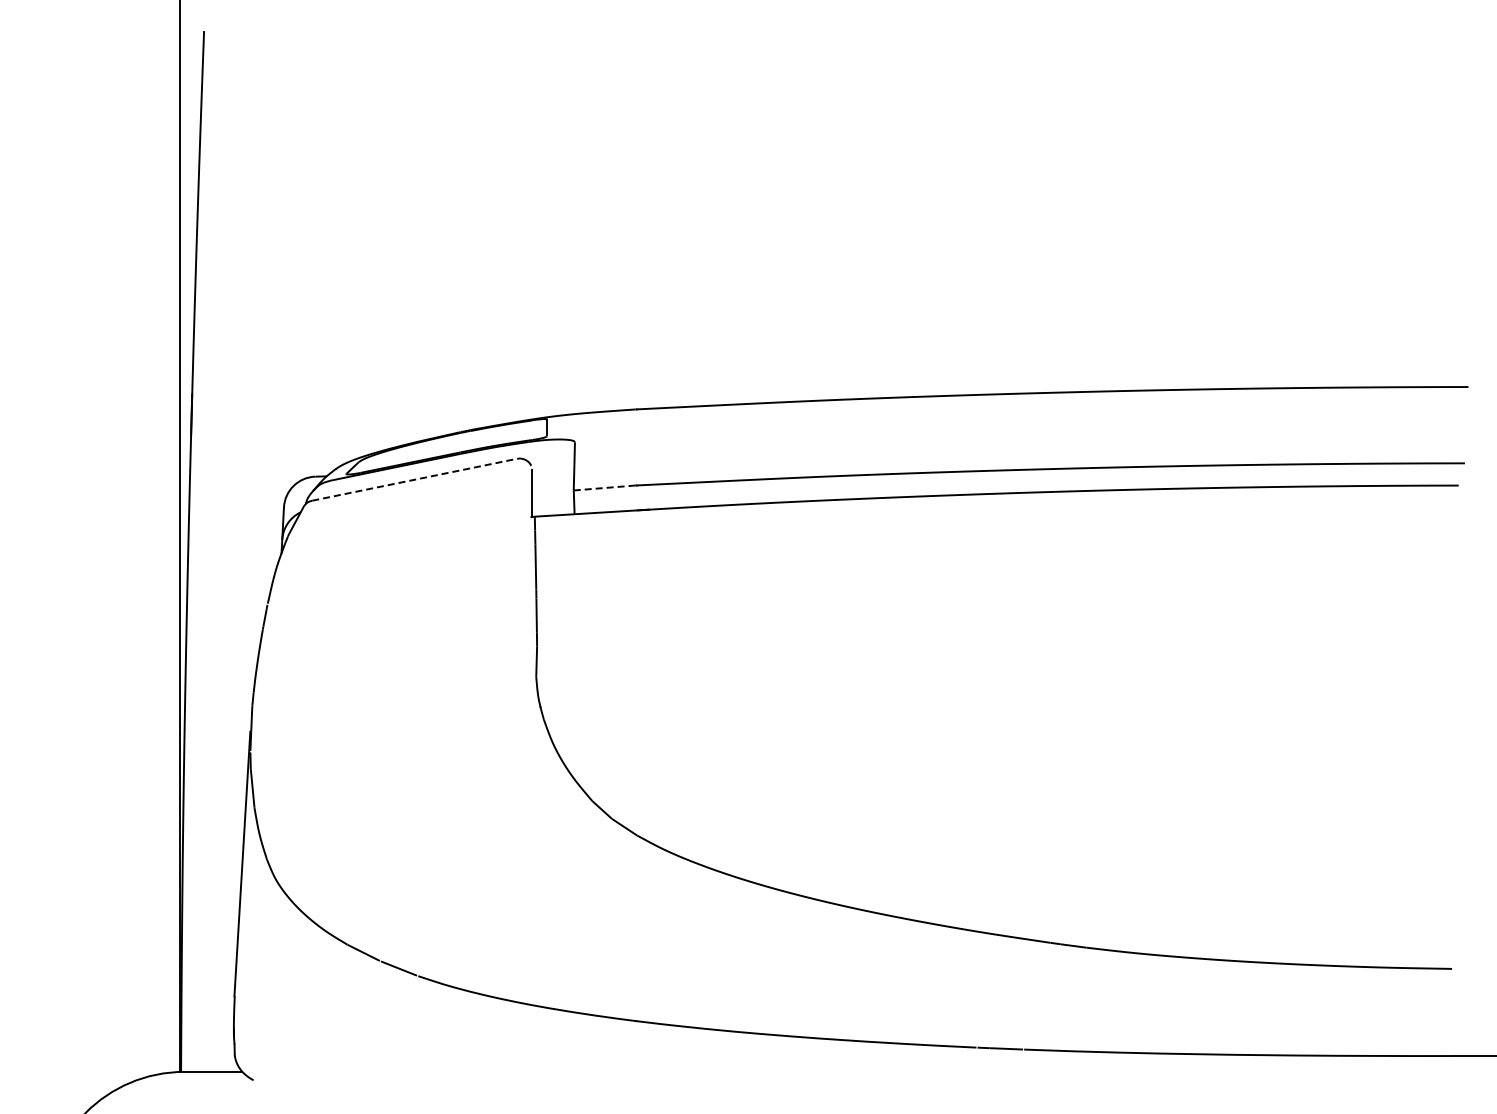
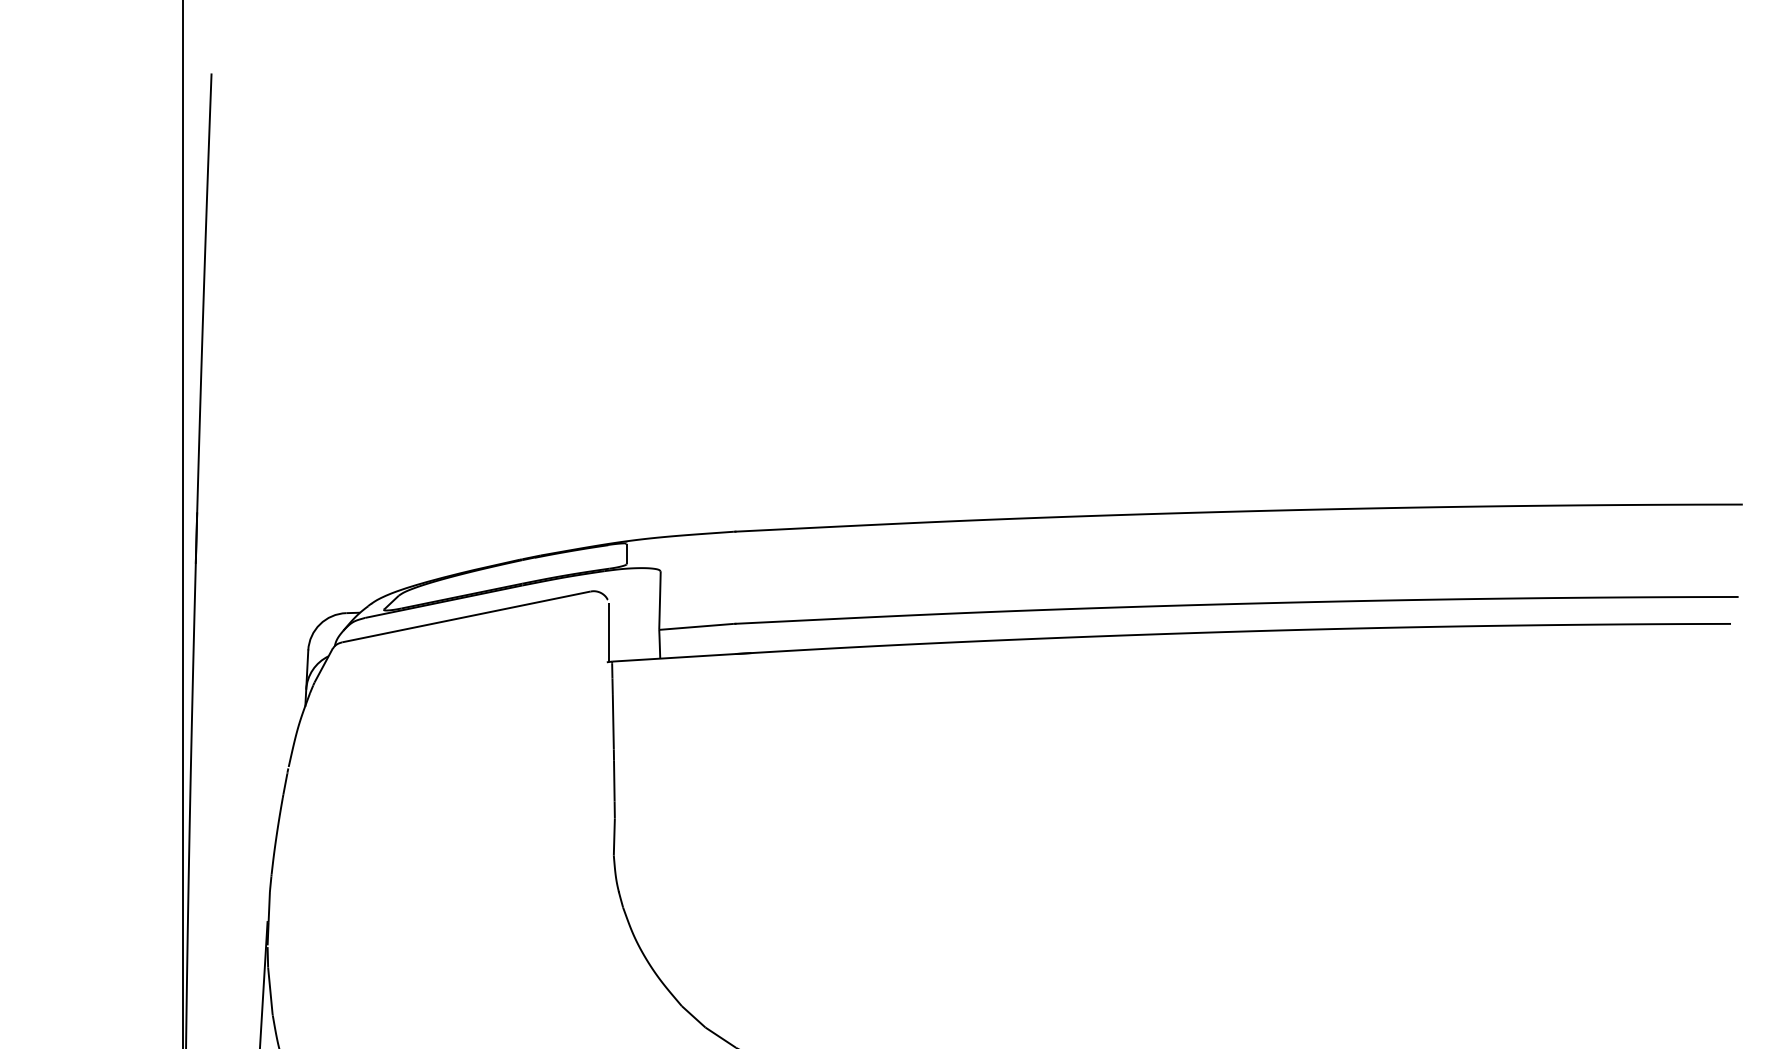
line: (414, 479) -> (466, 616), dashed -> solid
line: (604, 488) -> (696, 627), dashed -> solid

